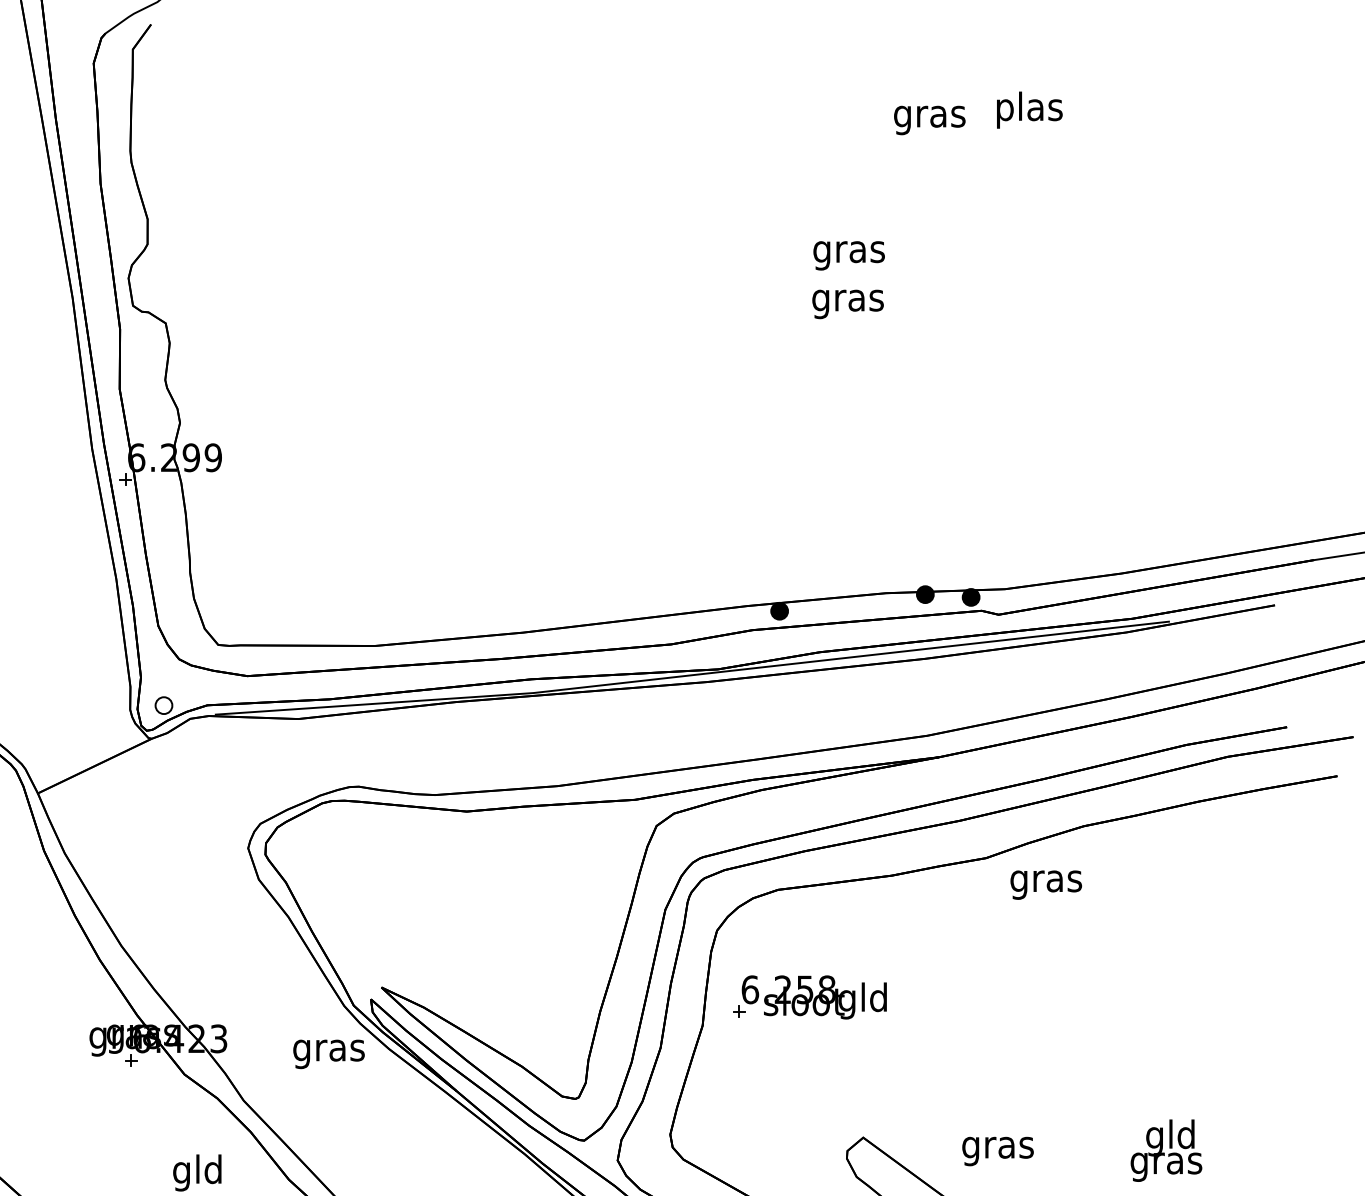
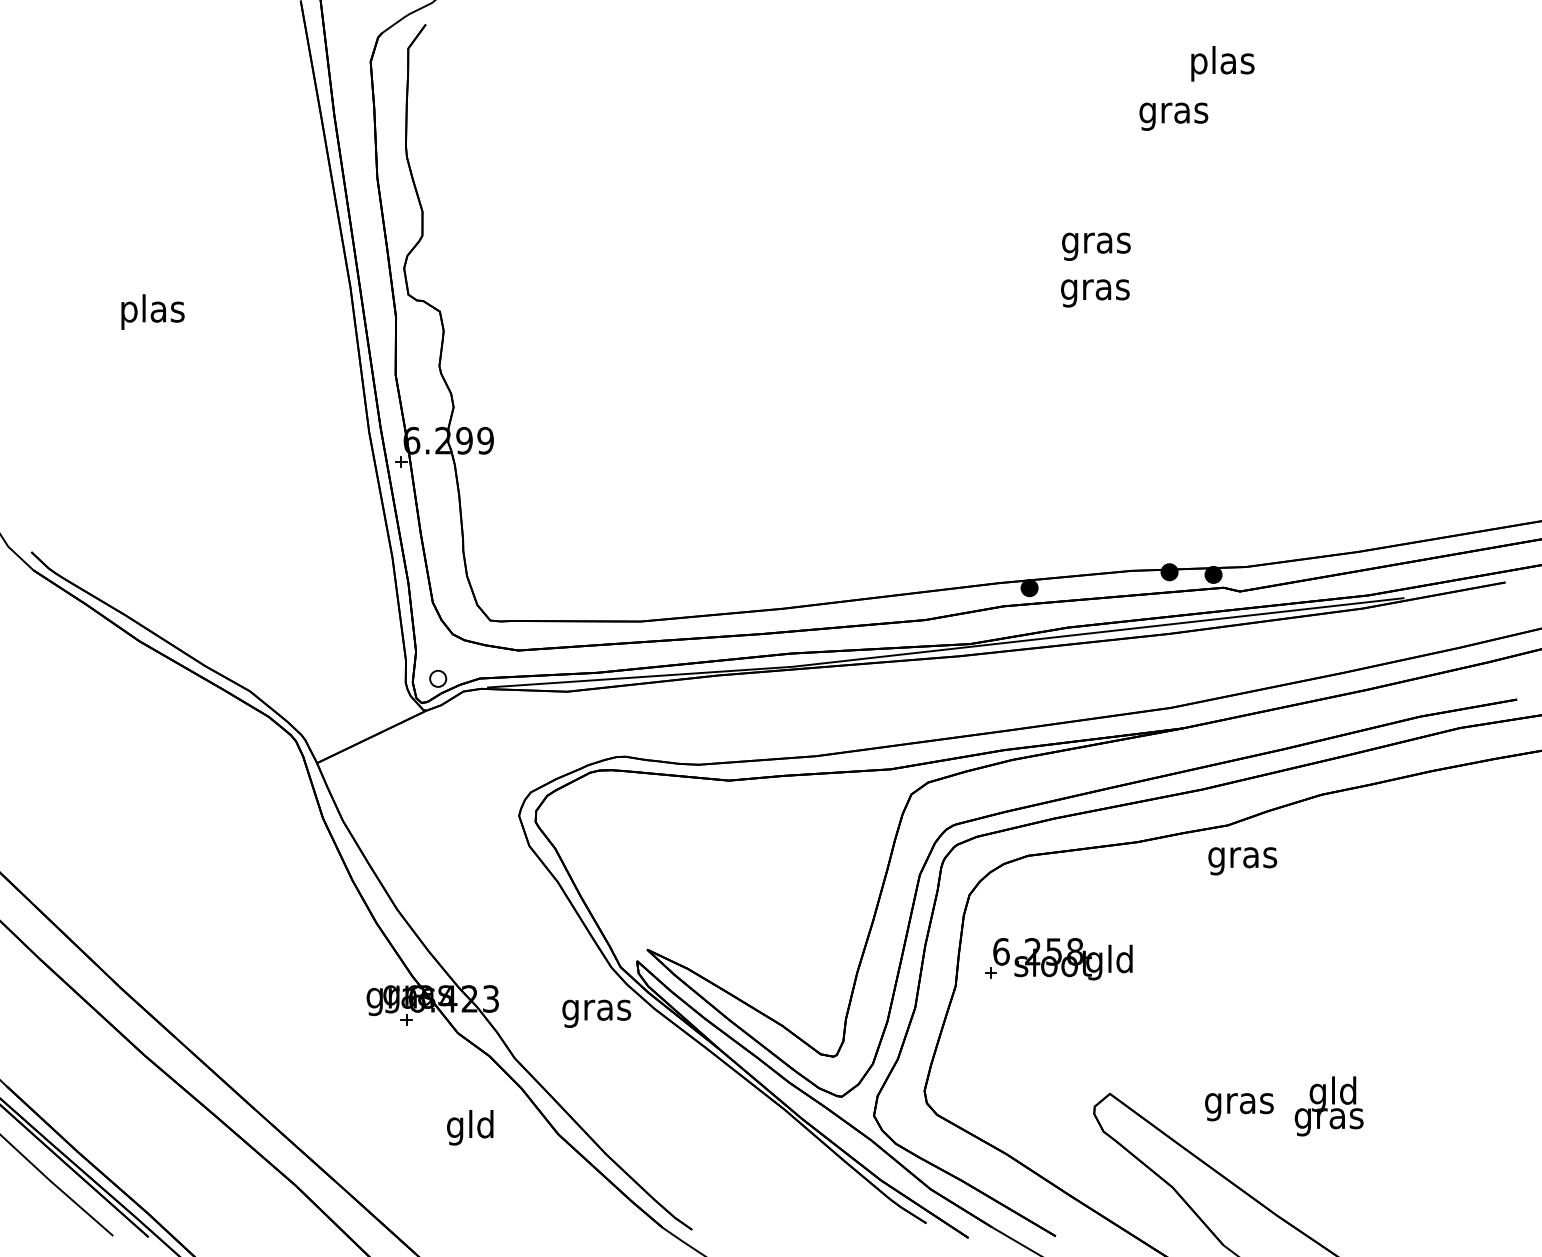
text: (1029, 109) -> (1222, 63), moved
text: (1046, 885) -> (1242, 861), moved
text: (1165, 1150) -> (1328, 1106), moved

